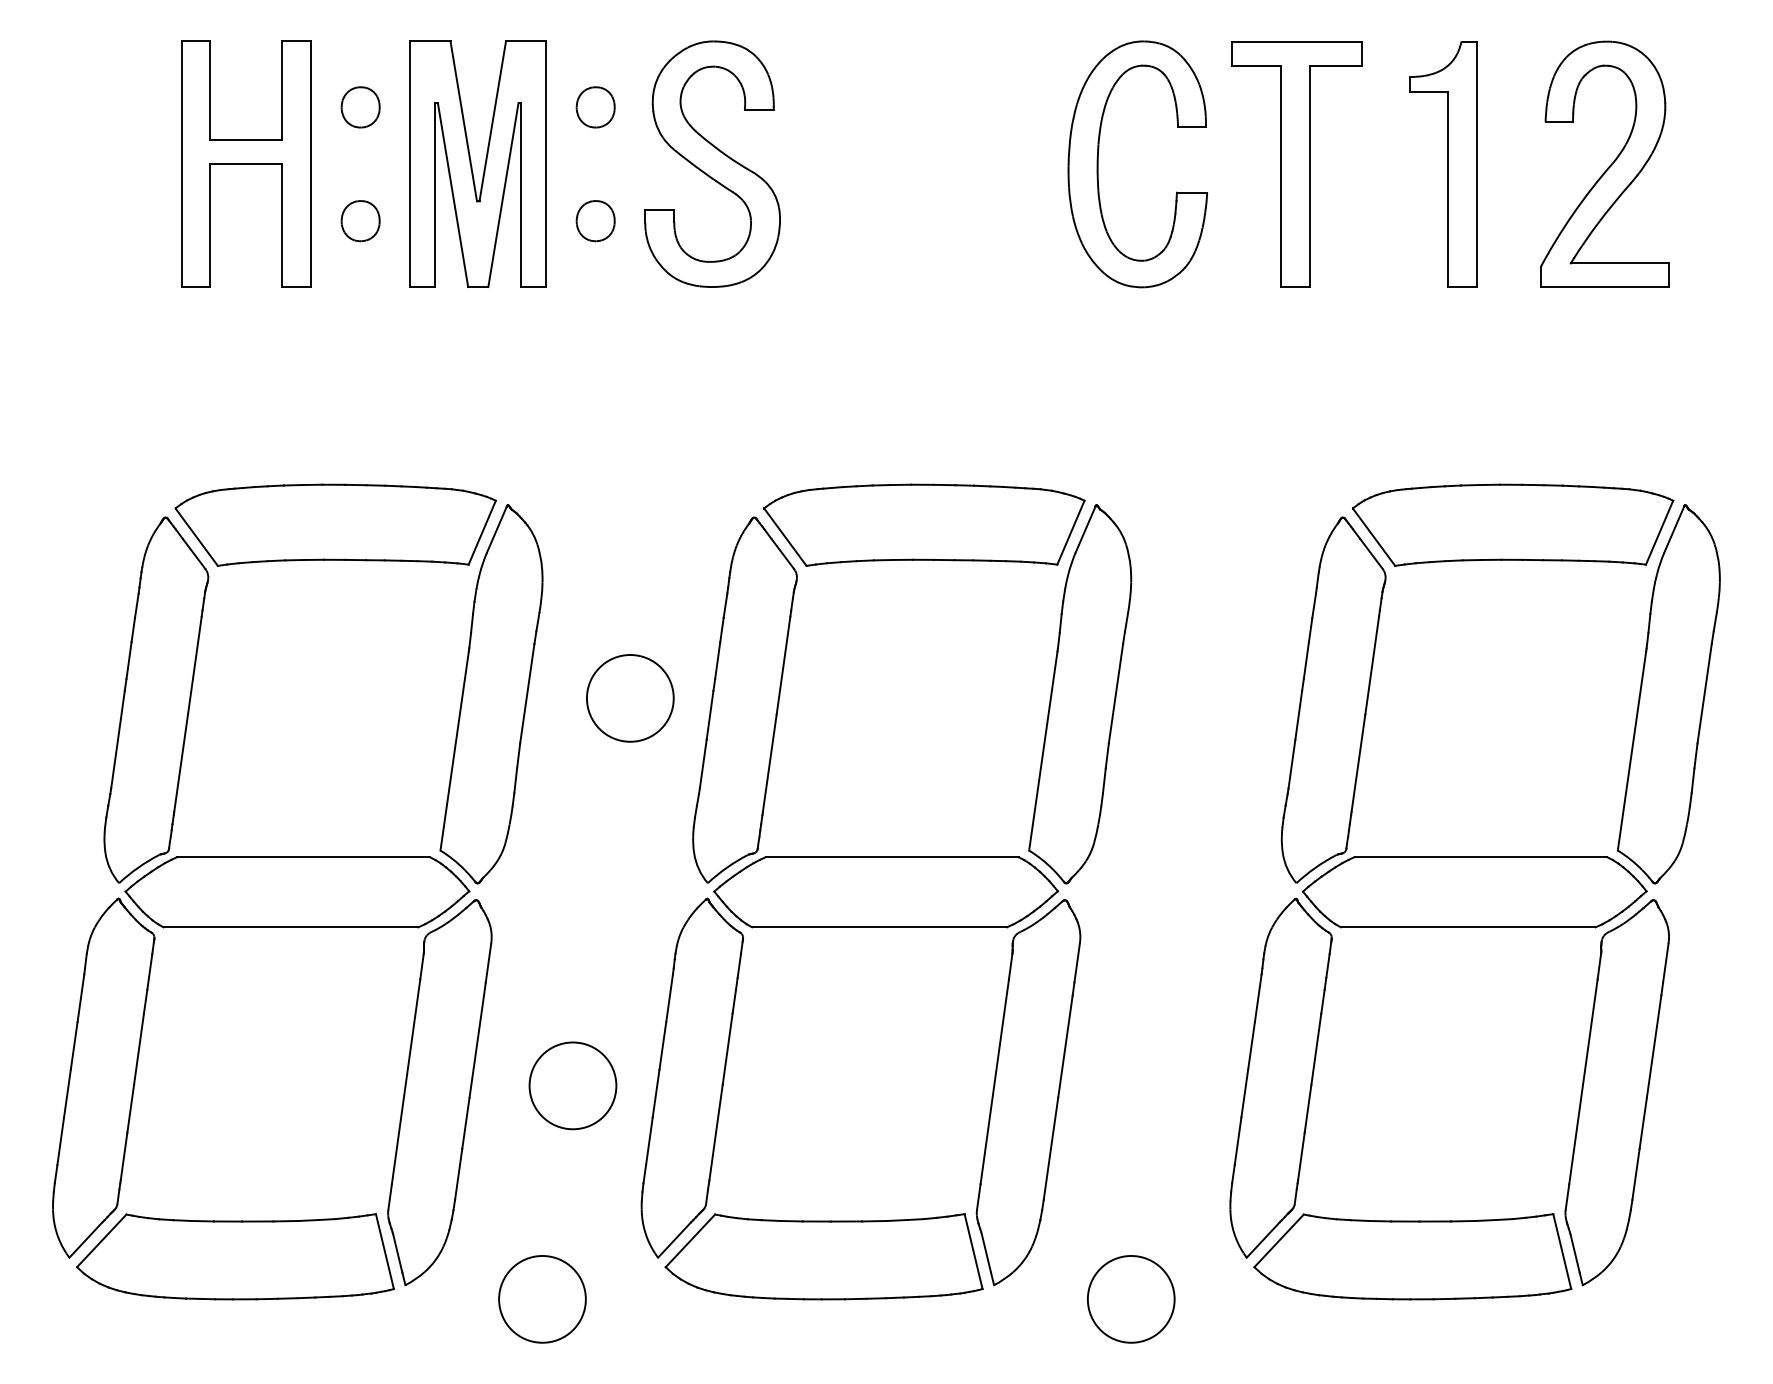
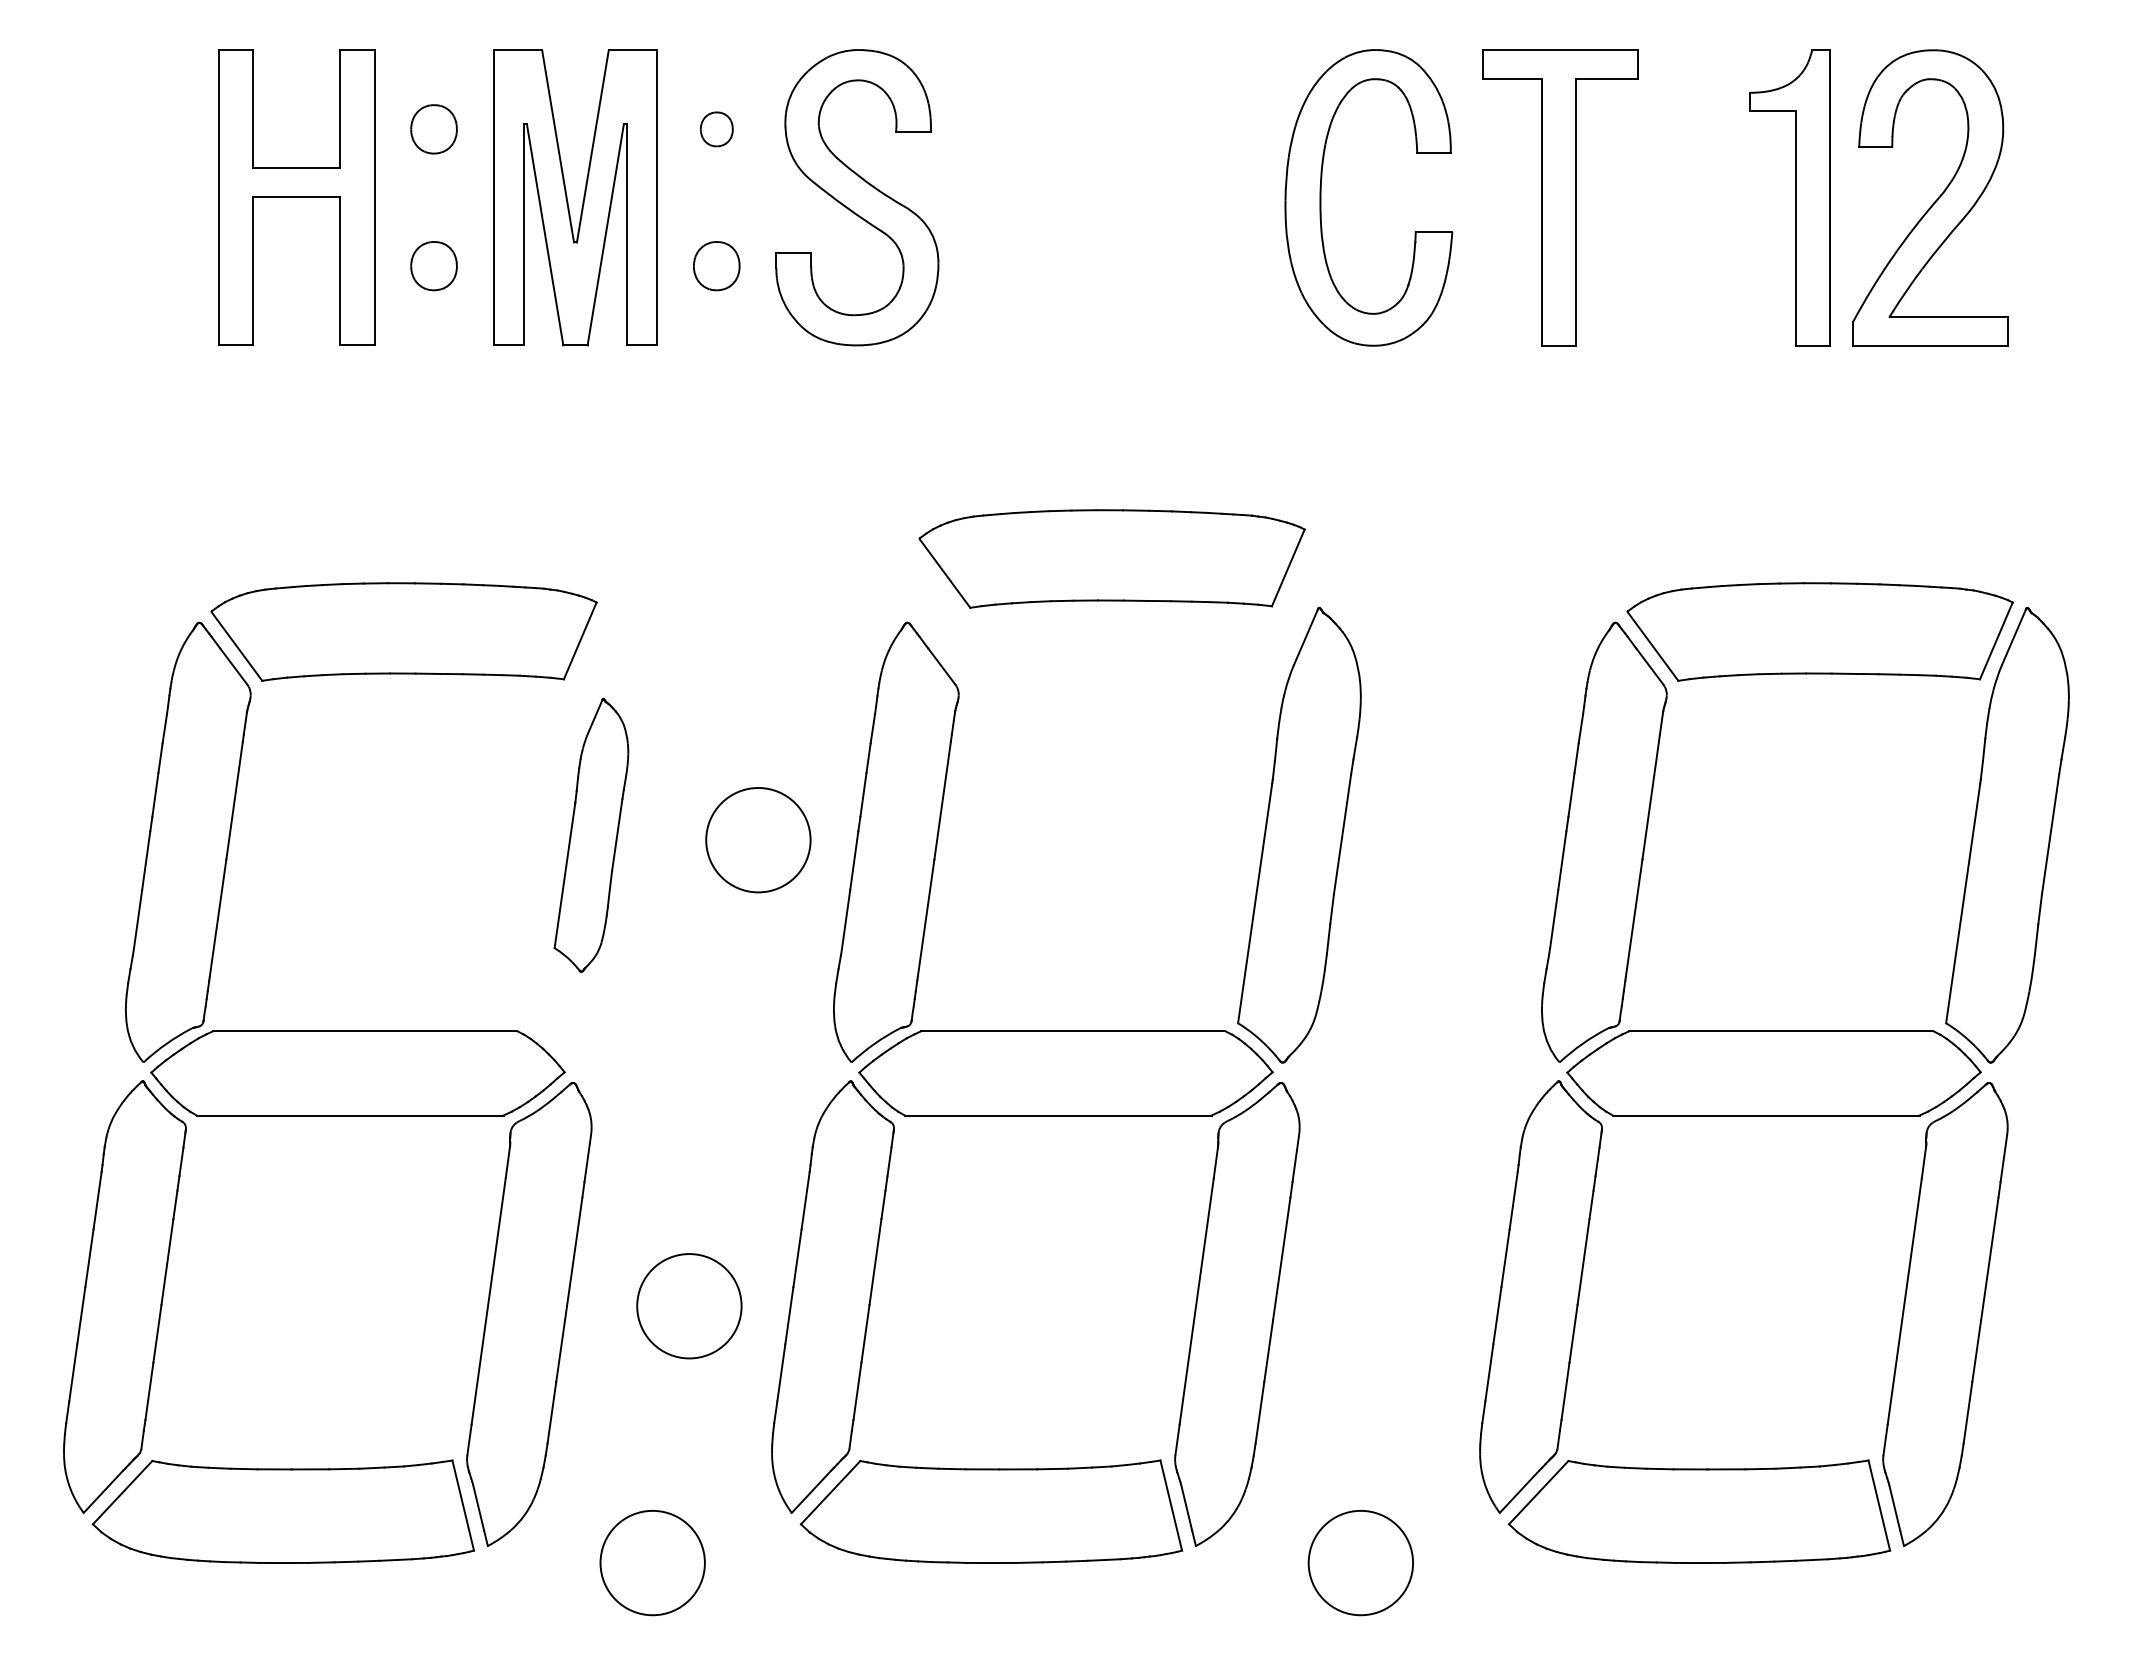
part: (595, 107) -> (716, 129), size x0.7
part: (1442, 164) -> (1789, 197), moved
part: (923, 524) -> (1111, 558), moved
part: (491, 694) -> (591, 835), size x0.6

